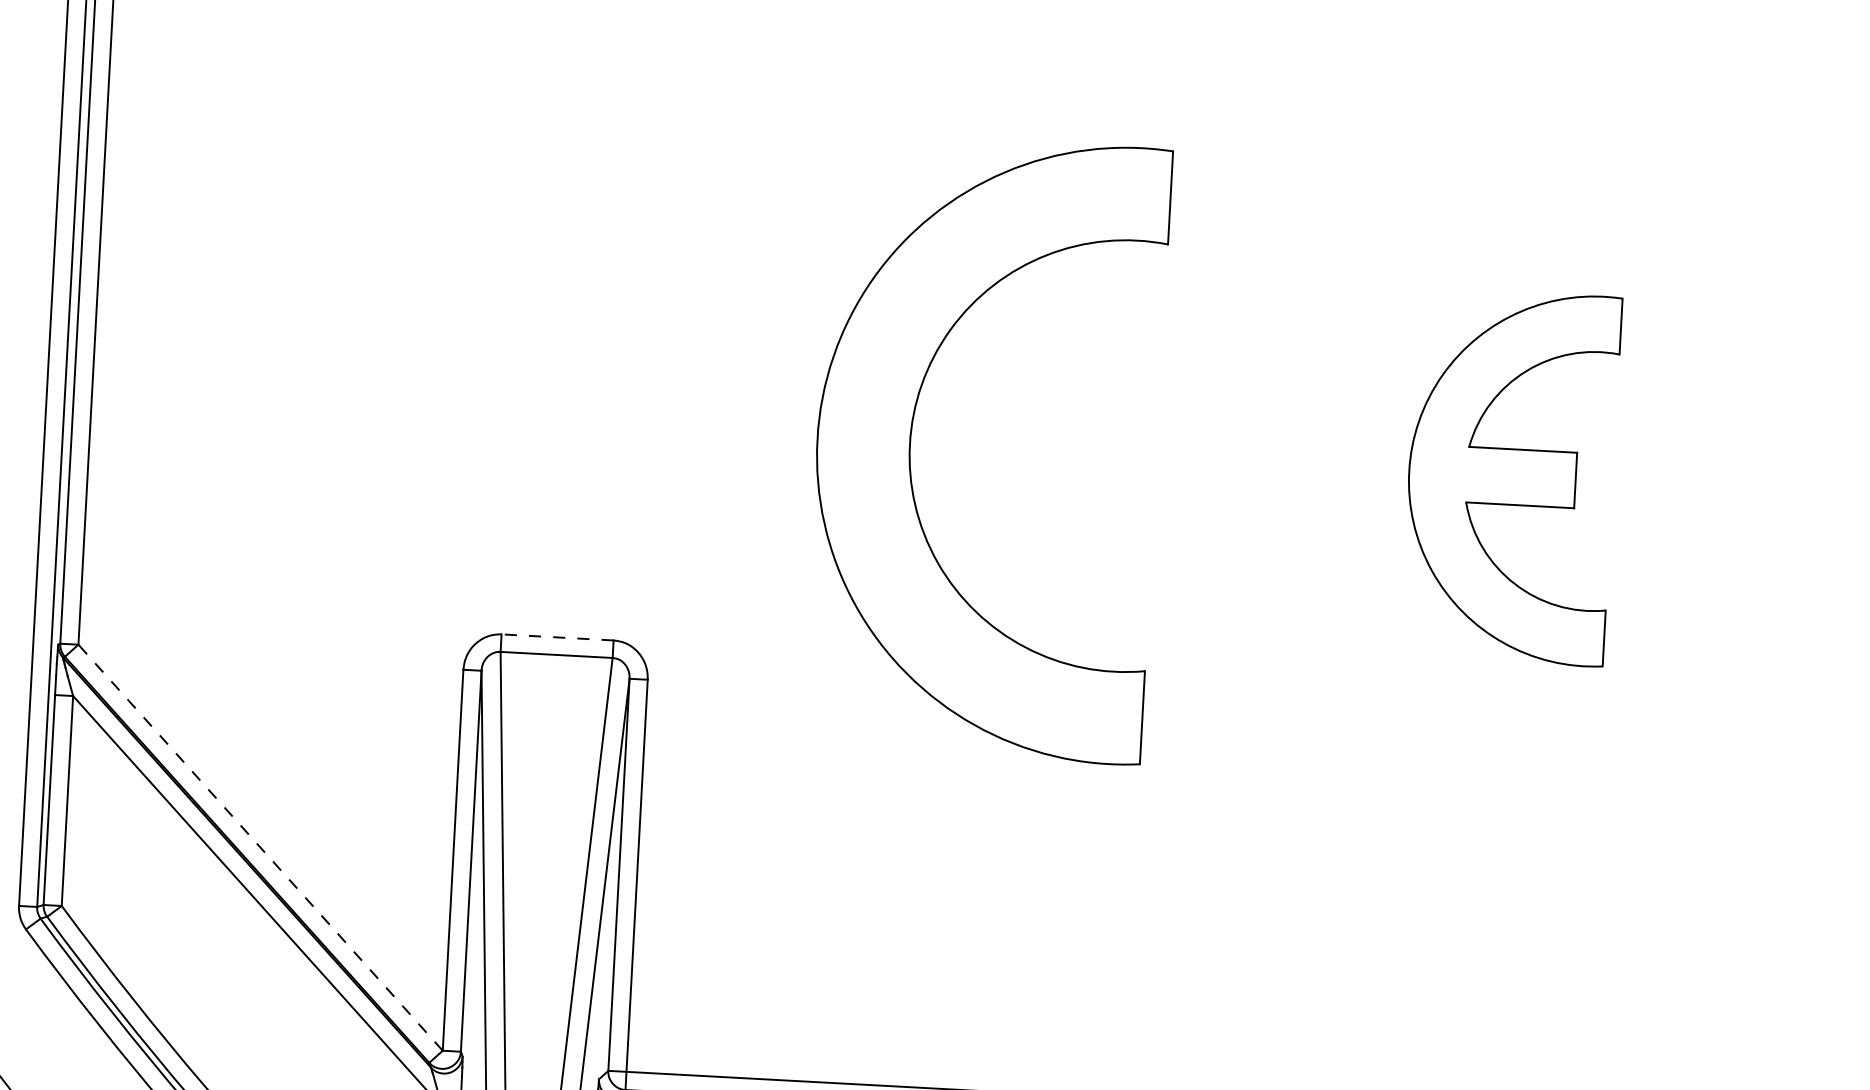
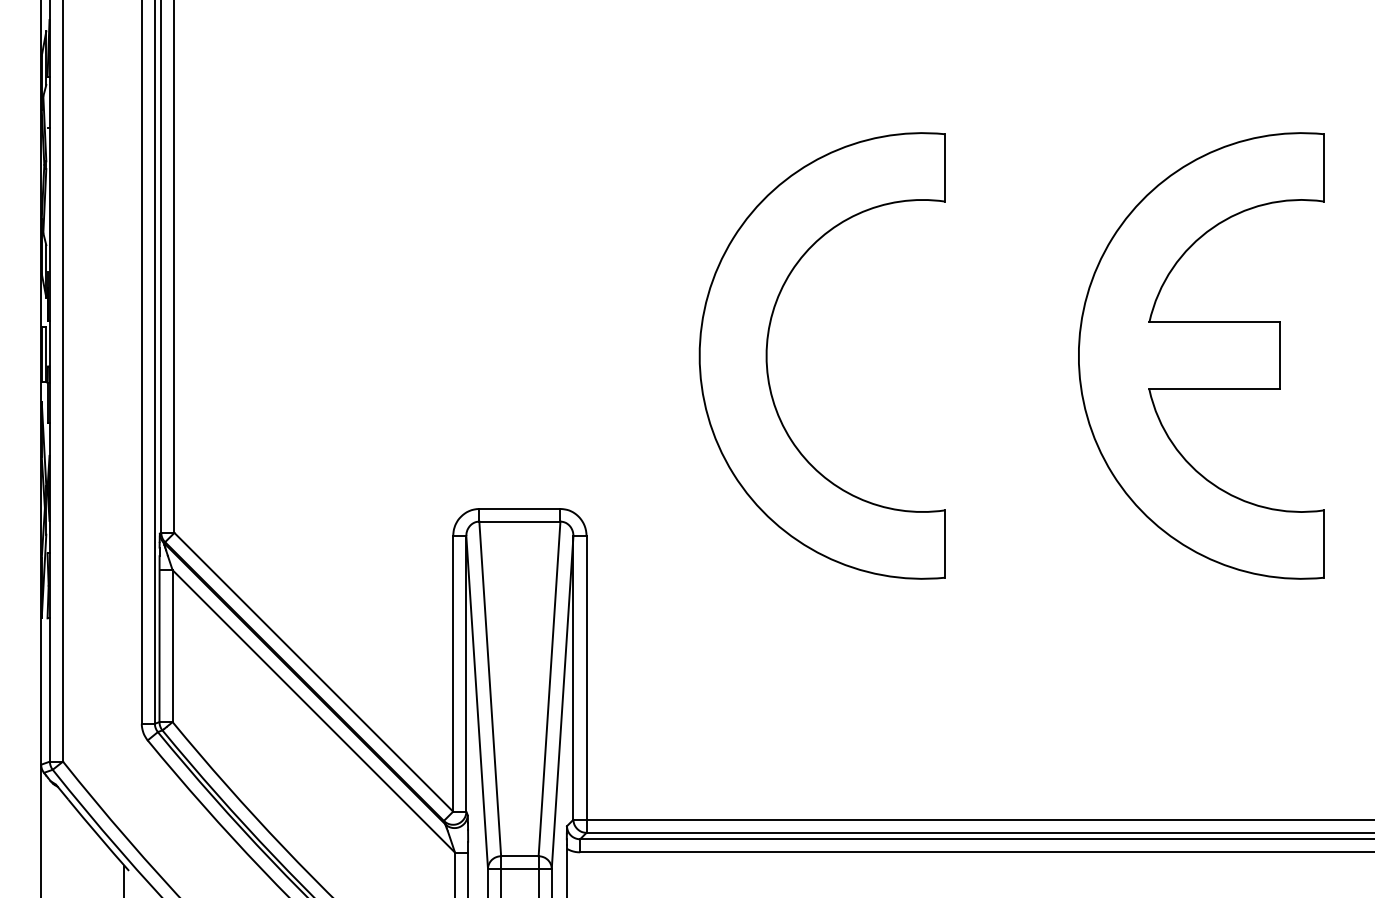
part: (1510, 476) -> (1201, 355), size x1.67
line: (557, 636) -> (519, 508), dashed -> solid
line: (260, 846) -> (313, 671), dashed -> solid

